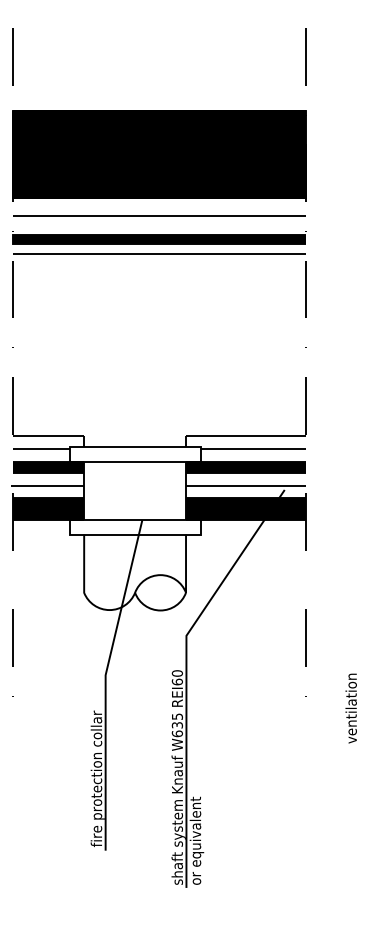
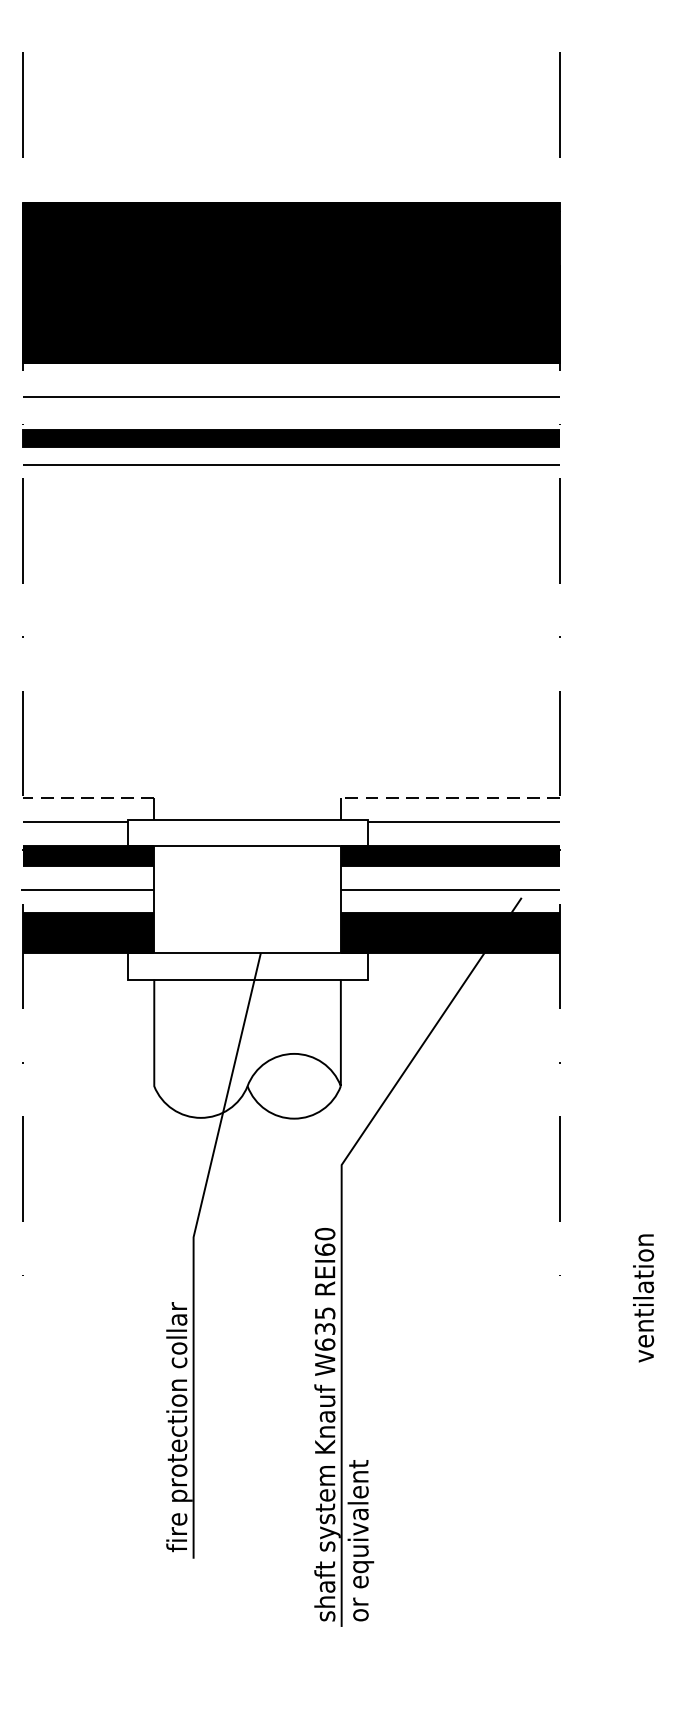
line: (48, 435) -> (88, 798), solid -> dashed
line: (245, 435) -> (449, 798), solid -> dashed

